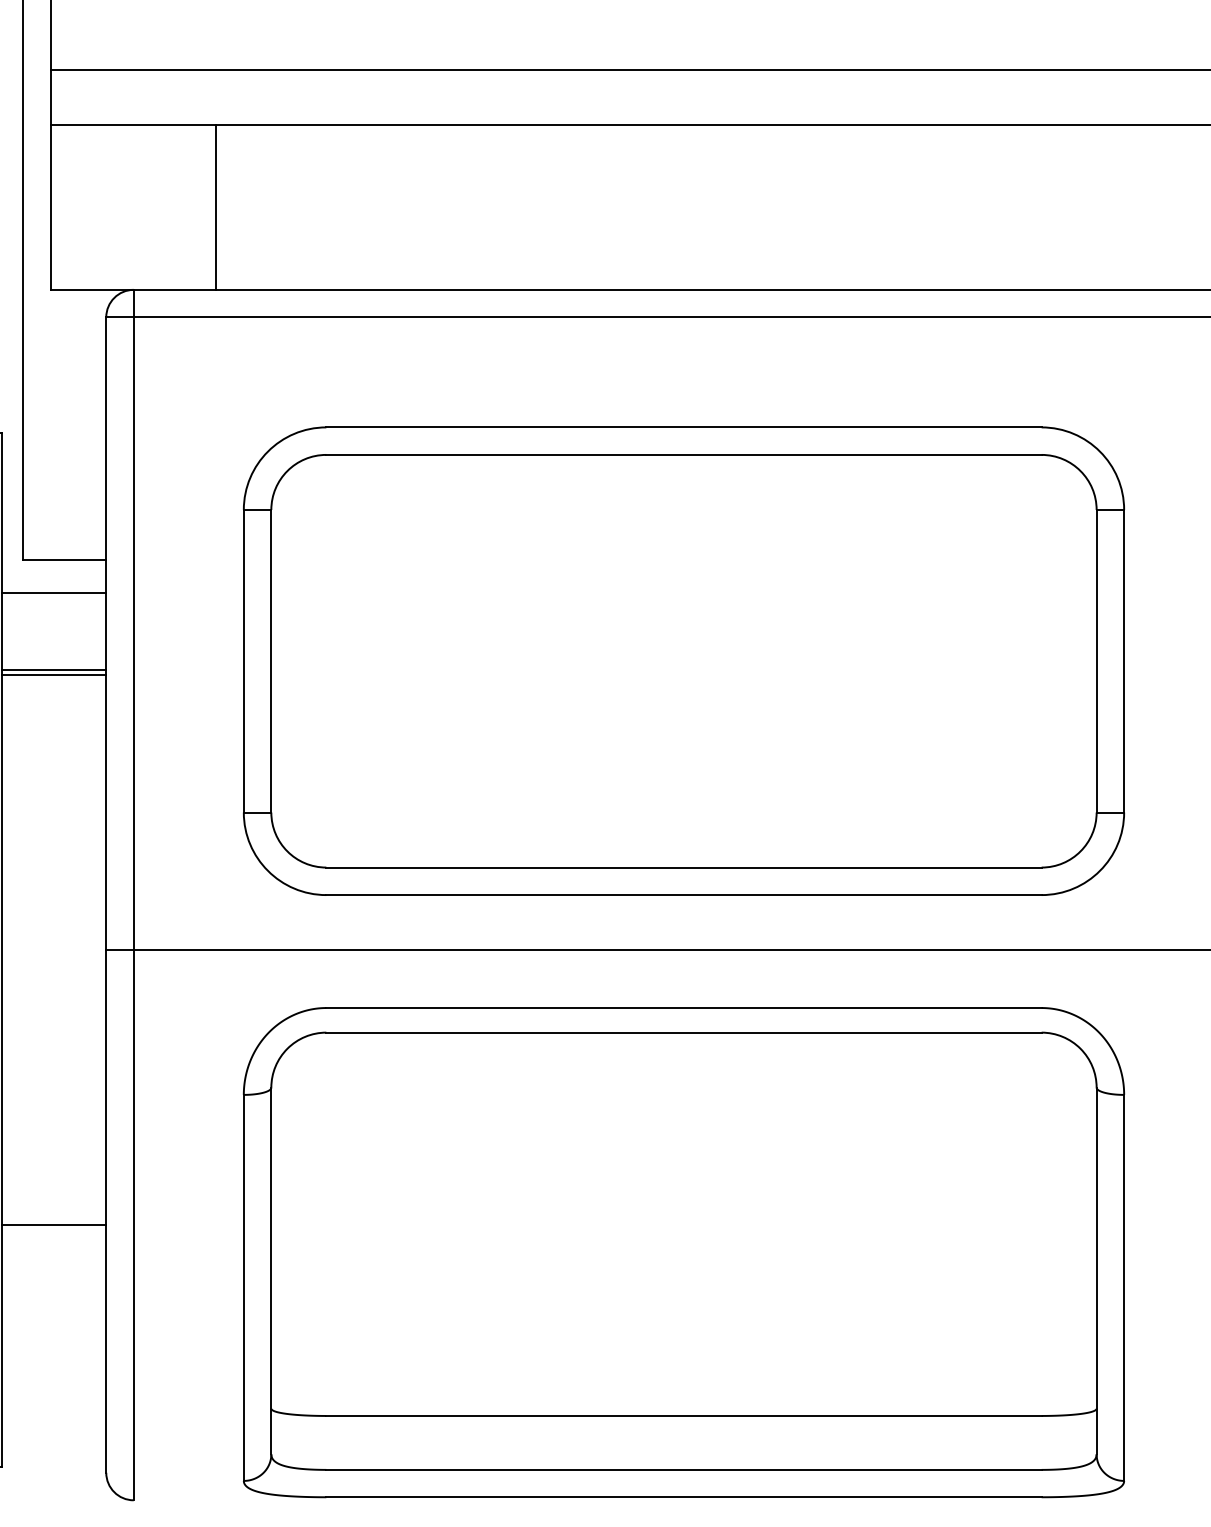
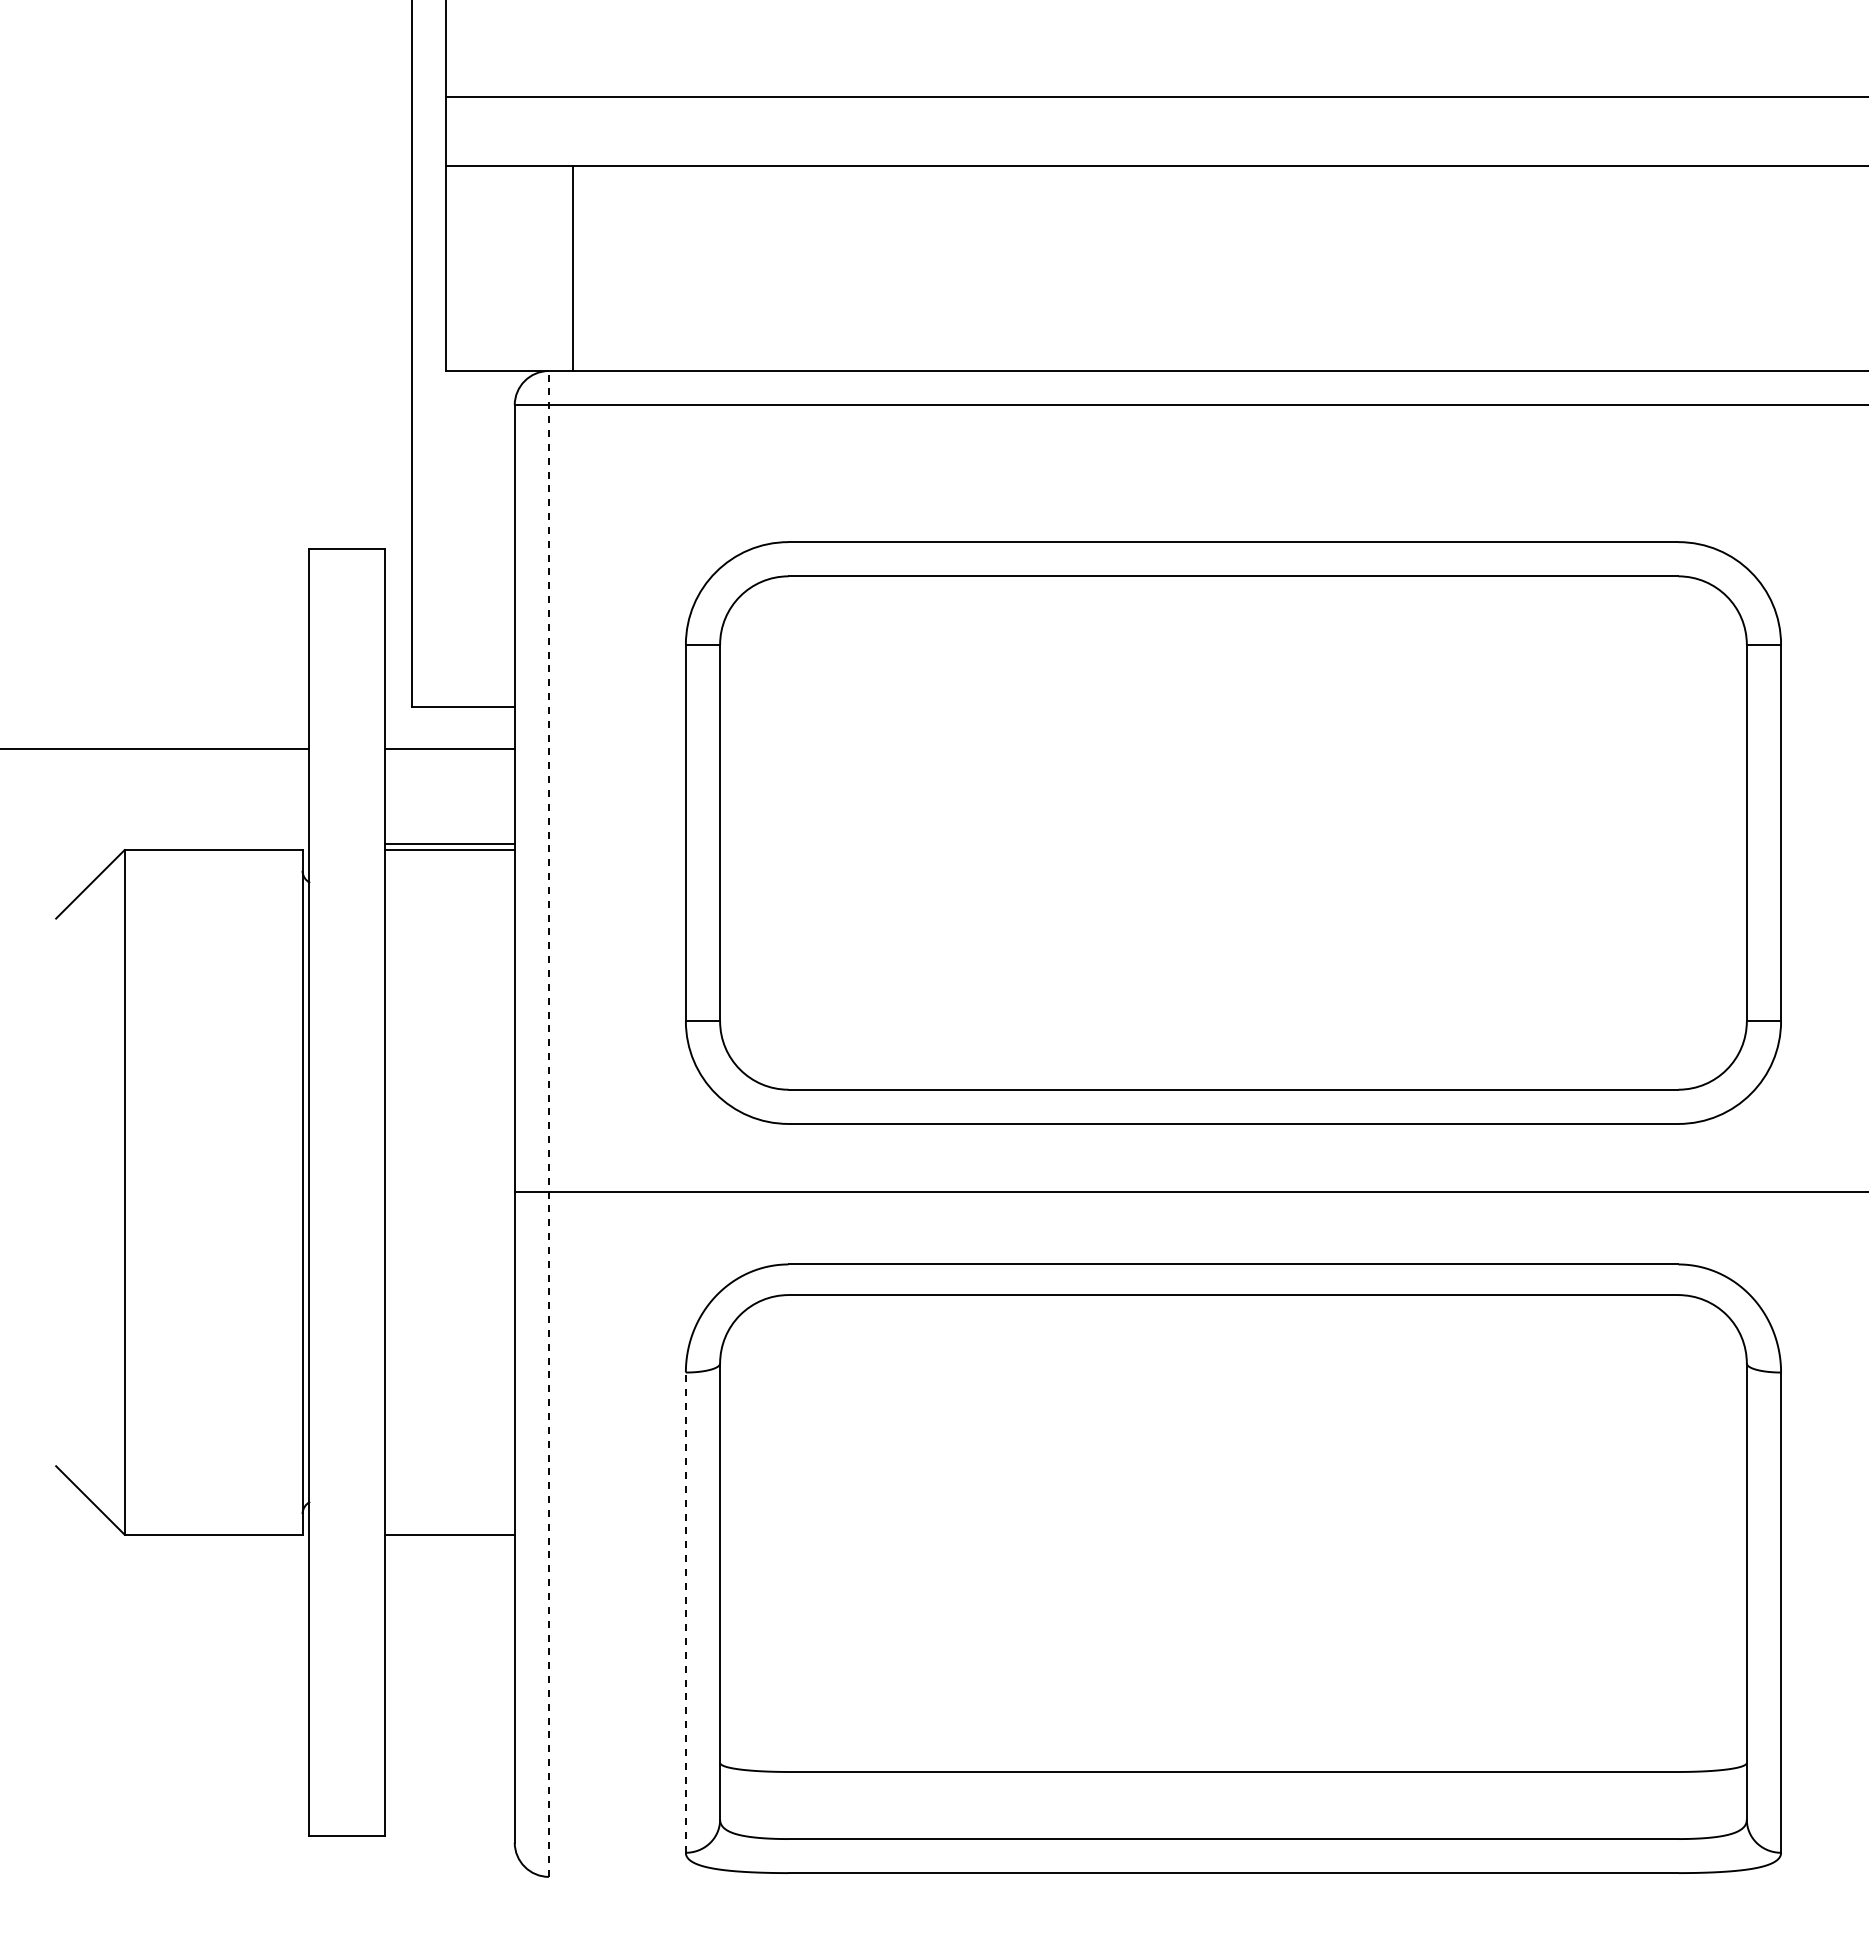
line: (216, 207) -> (572, 268), moved
line: (133, 894) -> (548, 1123), solid -> dashed
line: (243, 1287) -> (685, 1612), solid -> dashed

